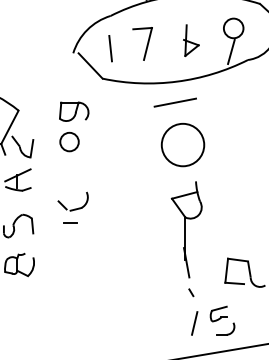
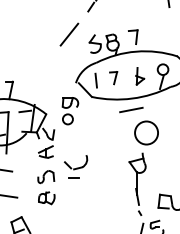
part: (142, 42) -> (113, 77), size x0.7
part: (74, 127) -> (70, 111), moved
circle: (182, 144) -> (146, 132), moved
part: (72, 206) -> (75, 166), size x1.4

